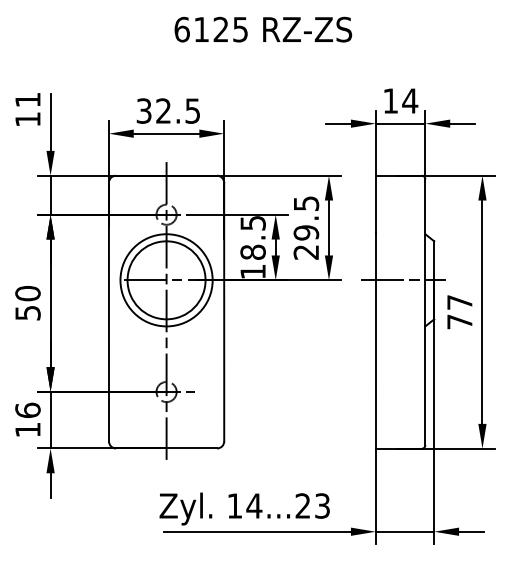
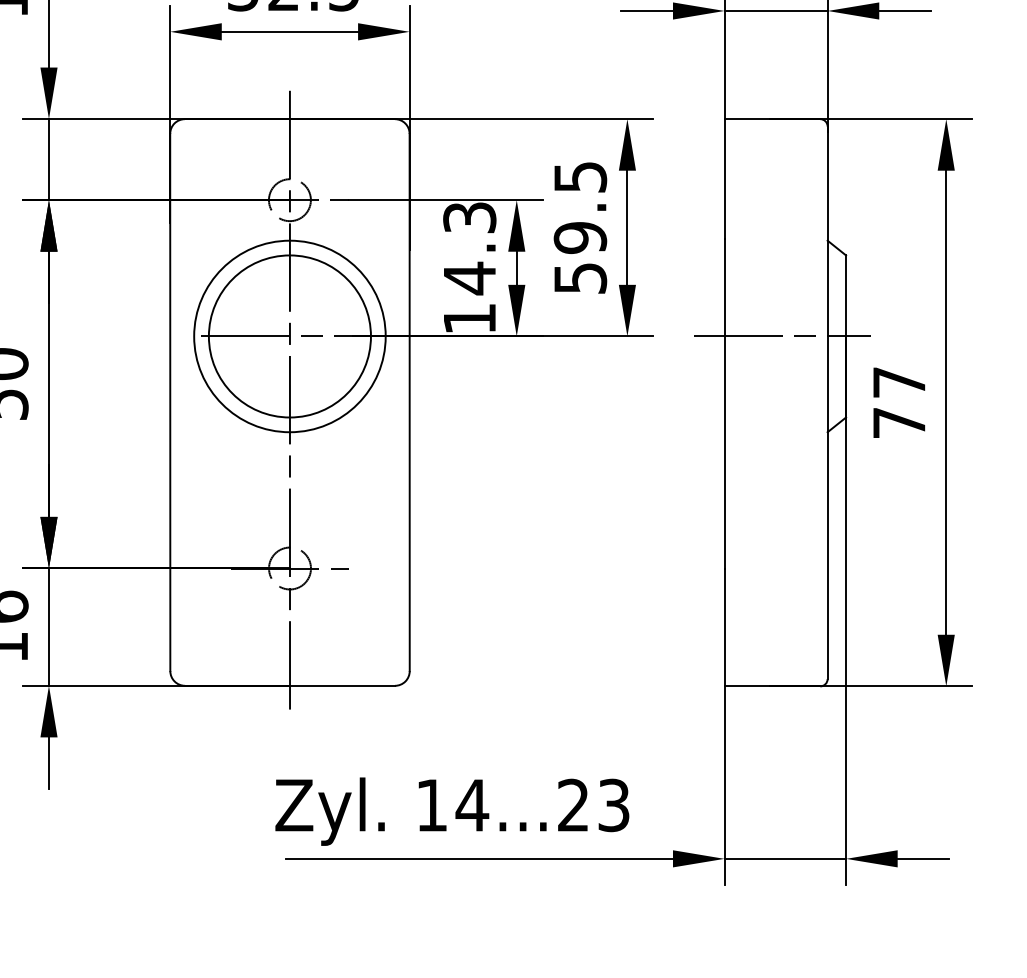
text: (252, 238) -> (468, 249), 18.5 -> 14.3
text: (306, 252) -> (580, 278), 29.5 -> 59.5

